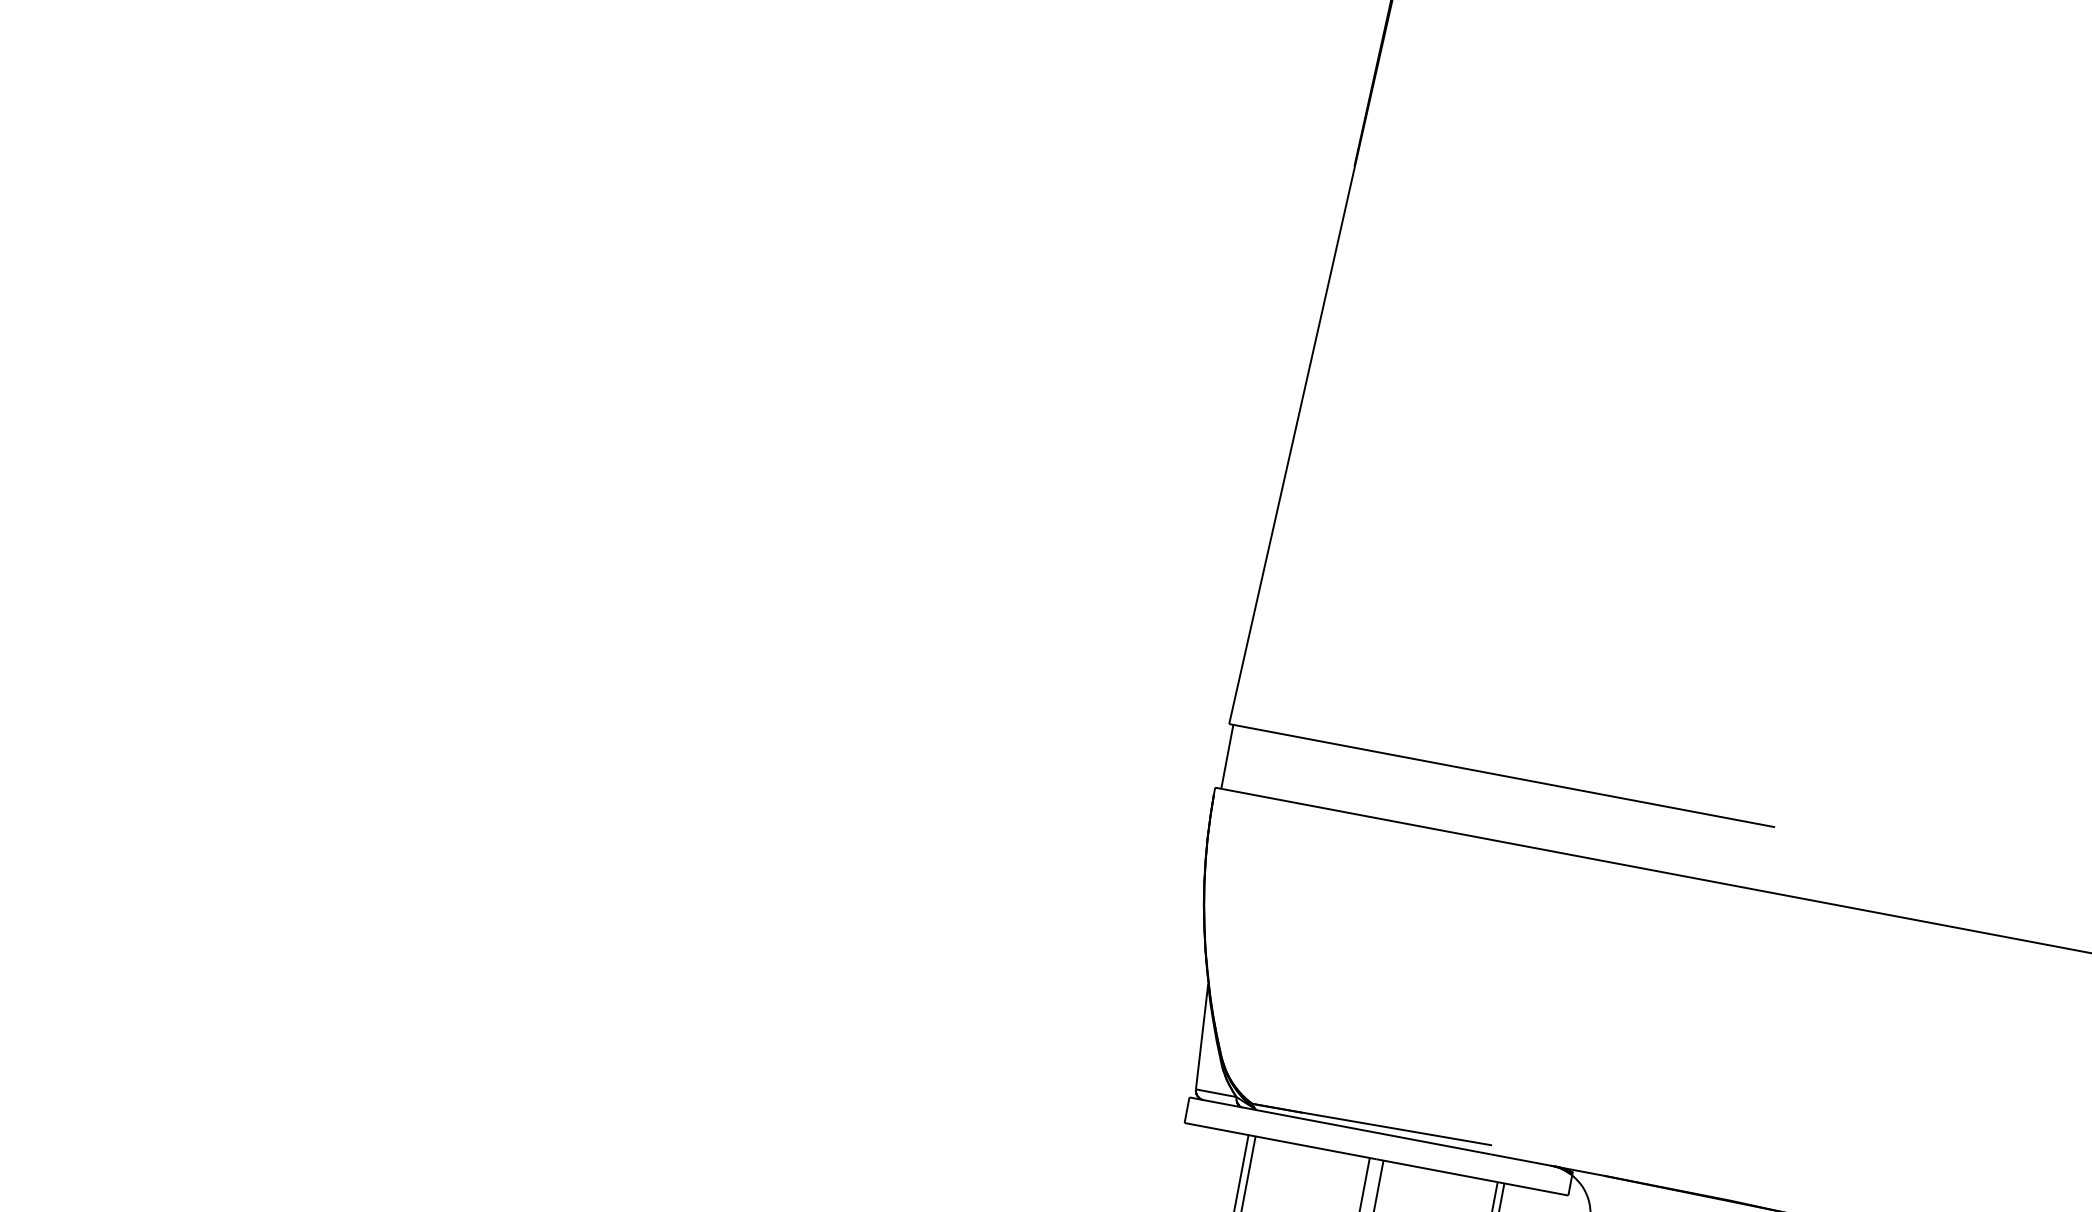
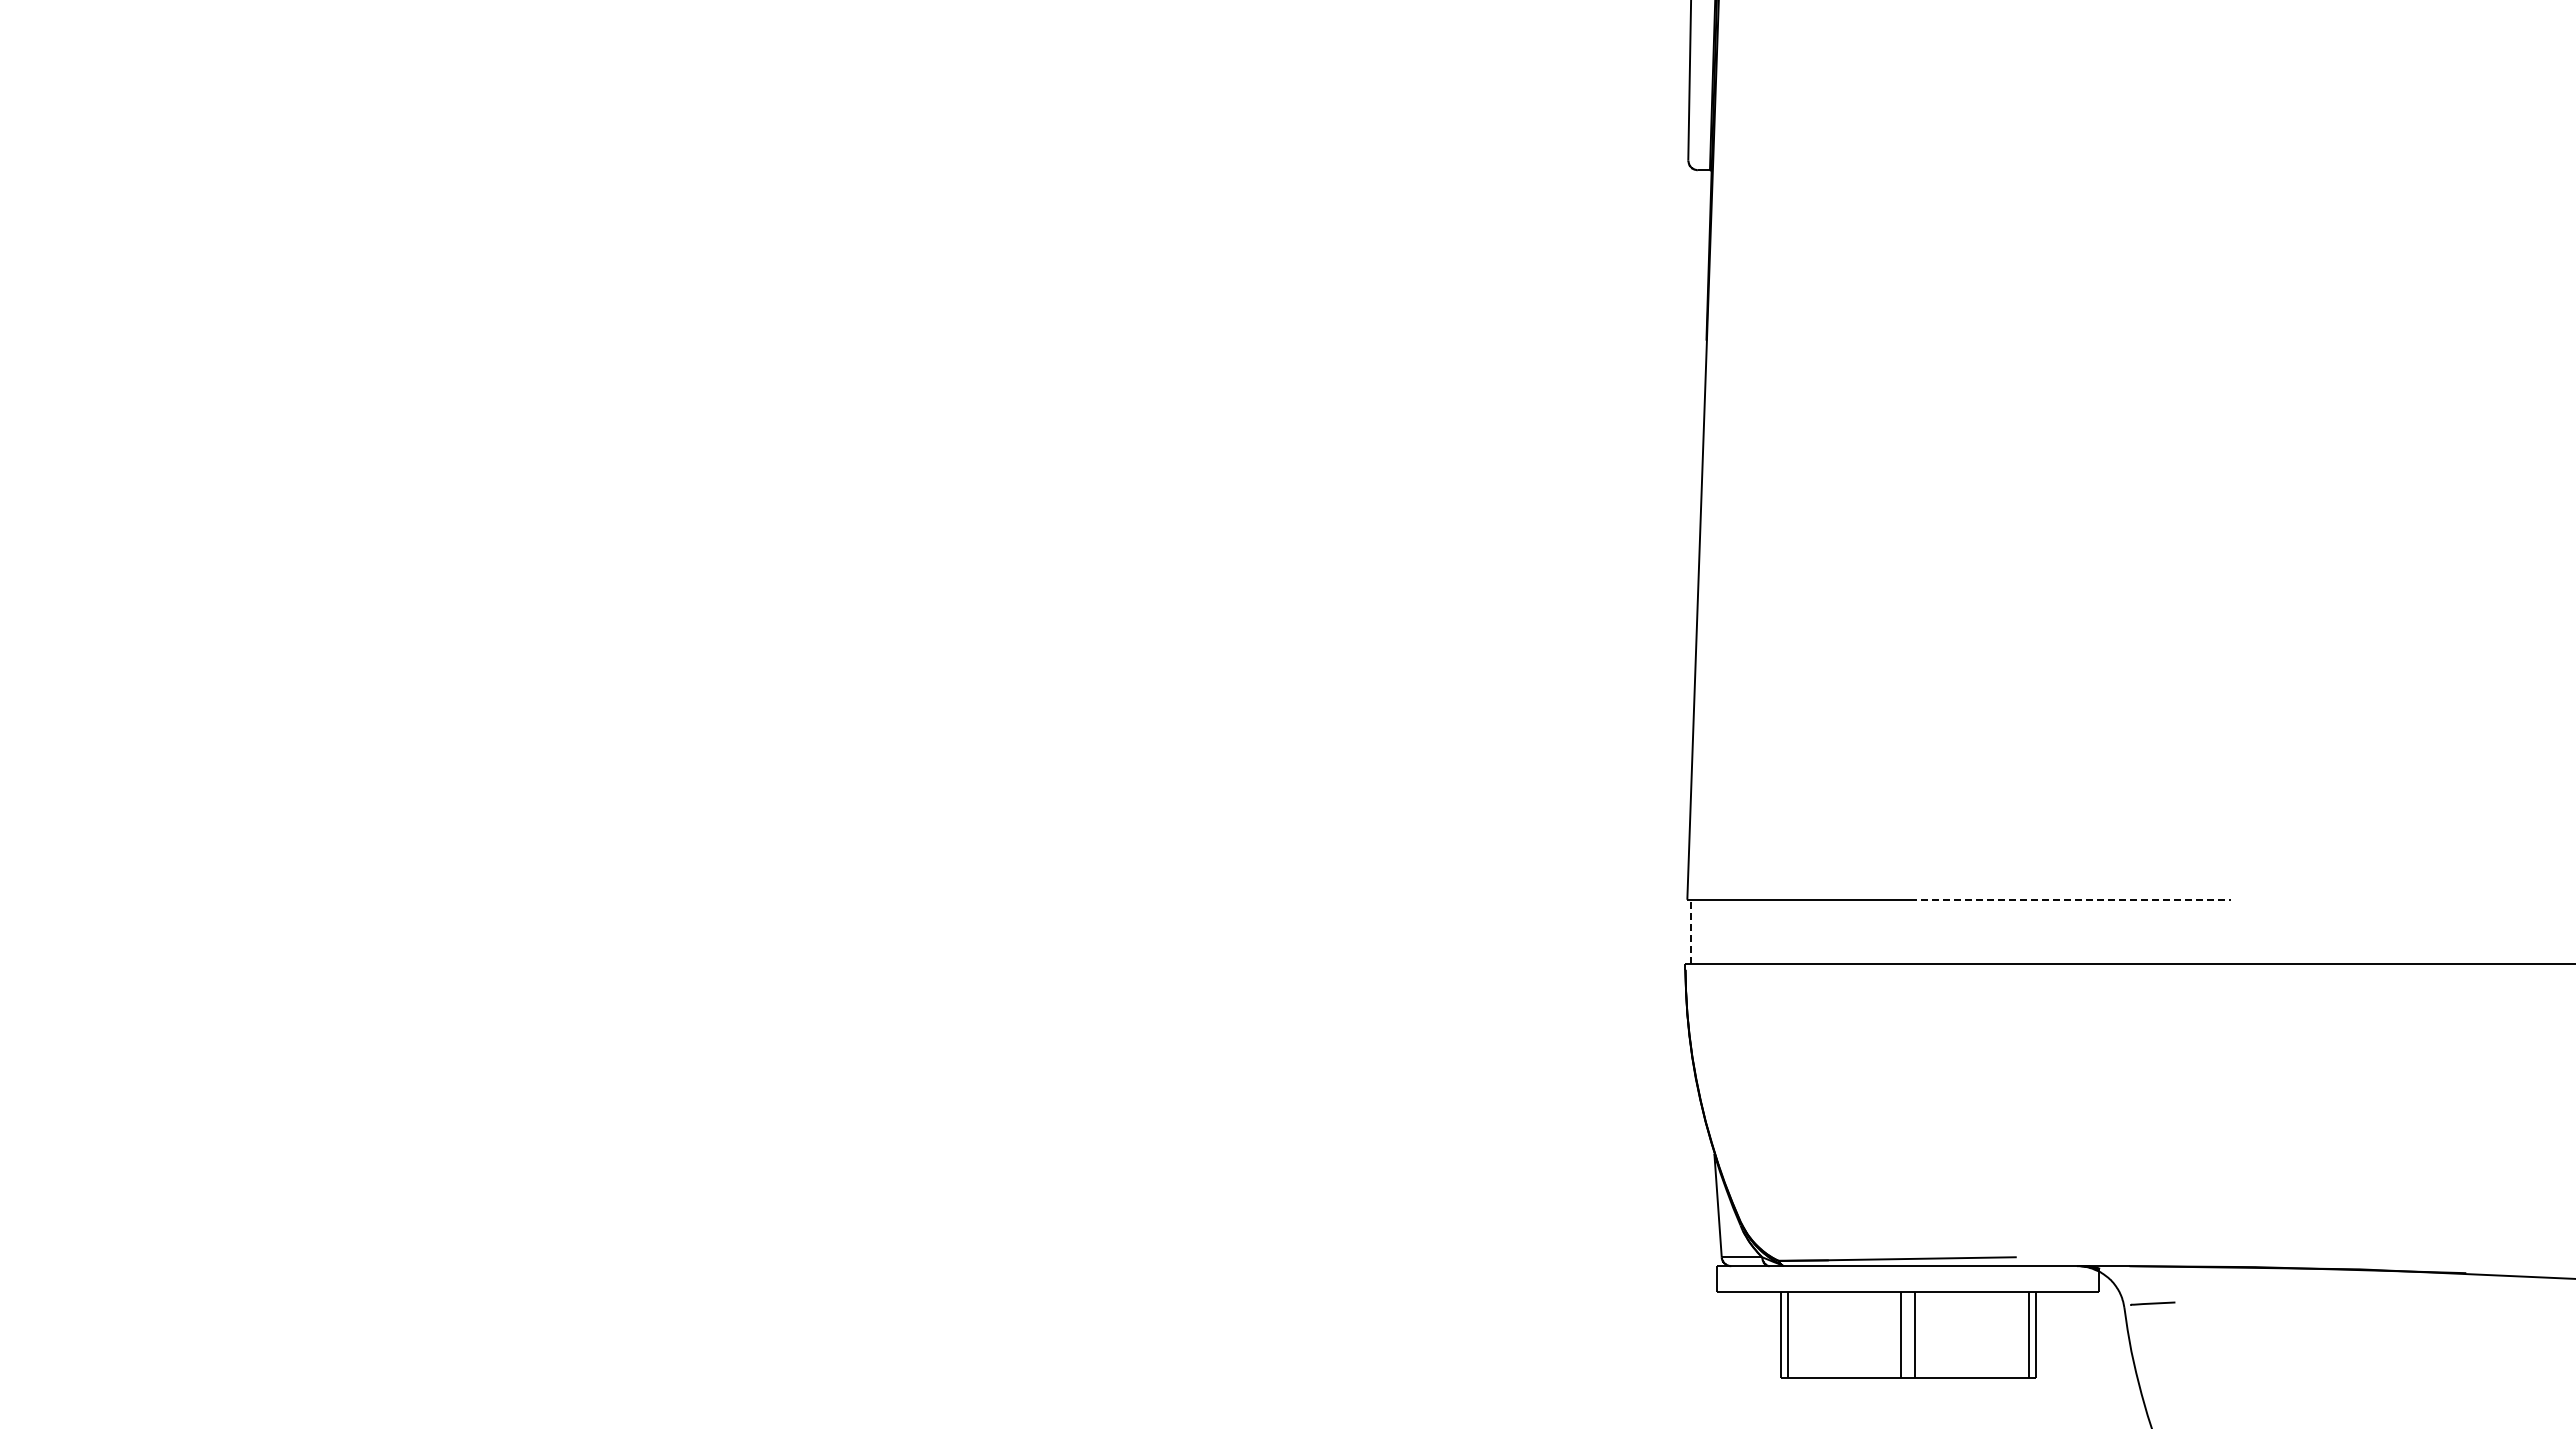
line: (1227, 756) -> (1691, 931), solid -> dashed
line: (1614, 796) -> (2071, 899), solid -> dashed

